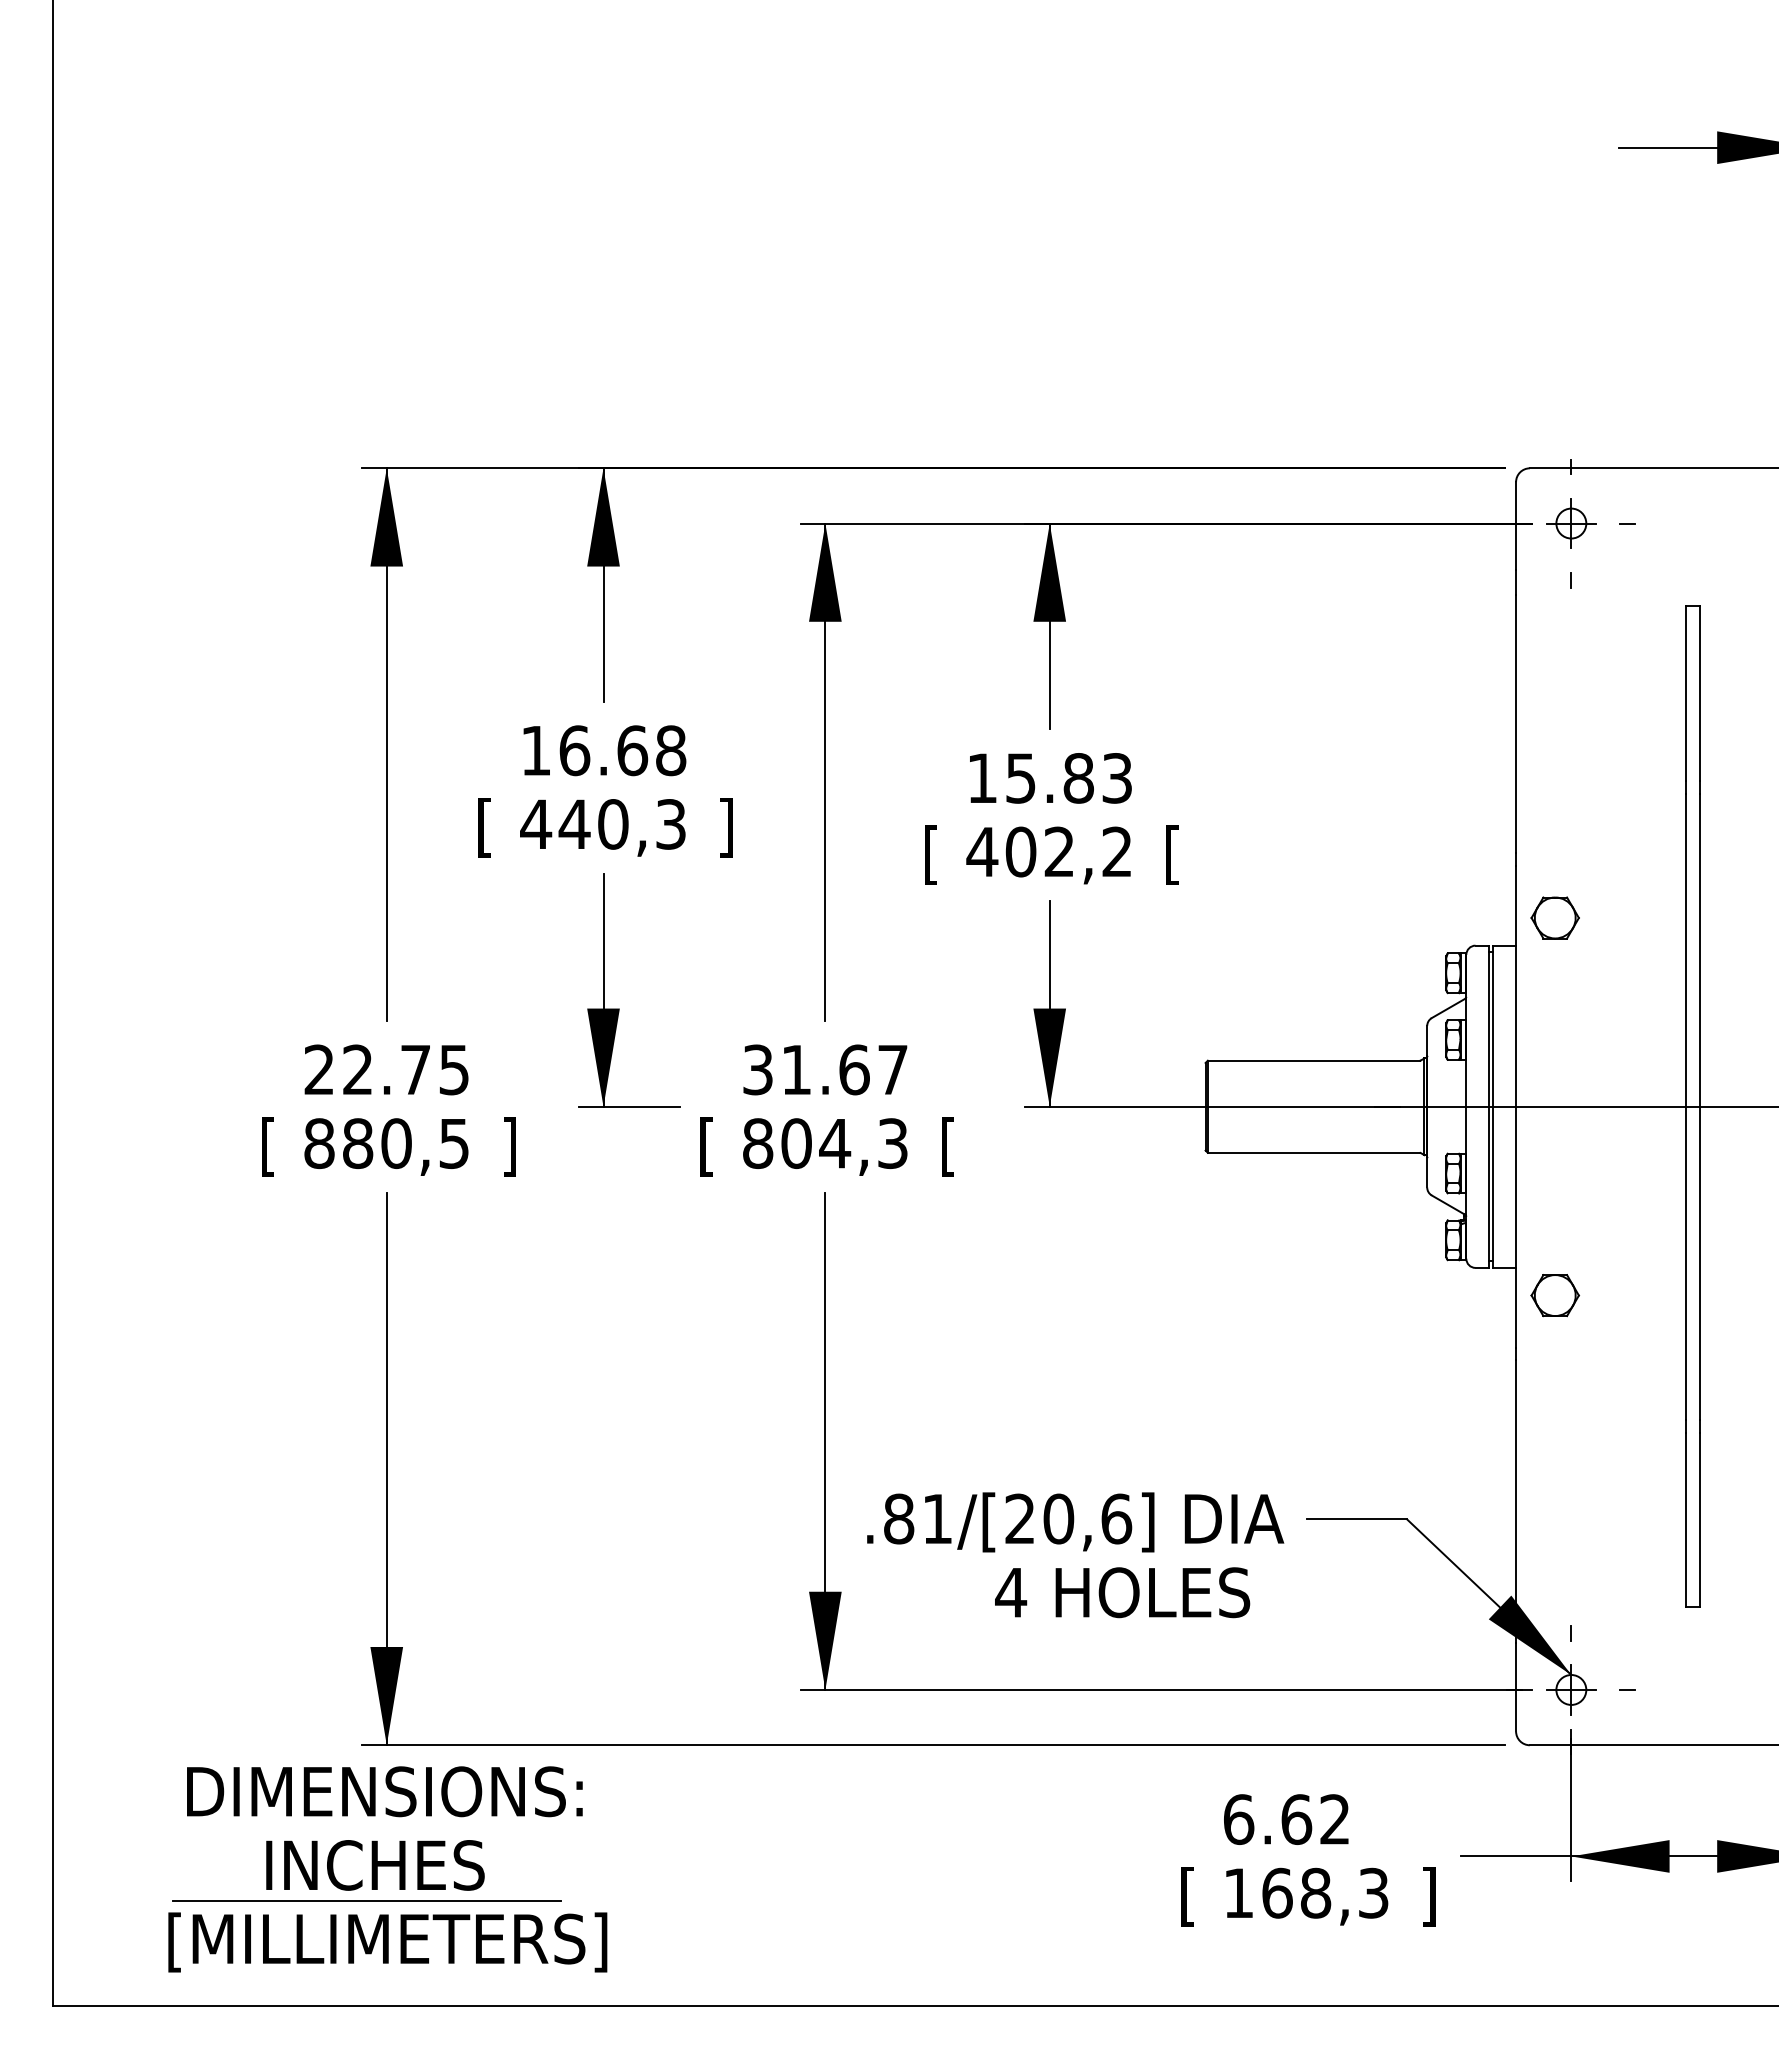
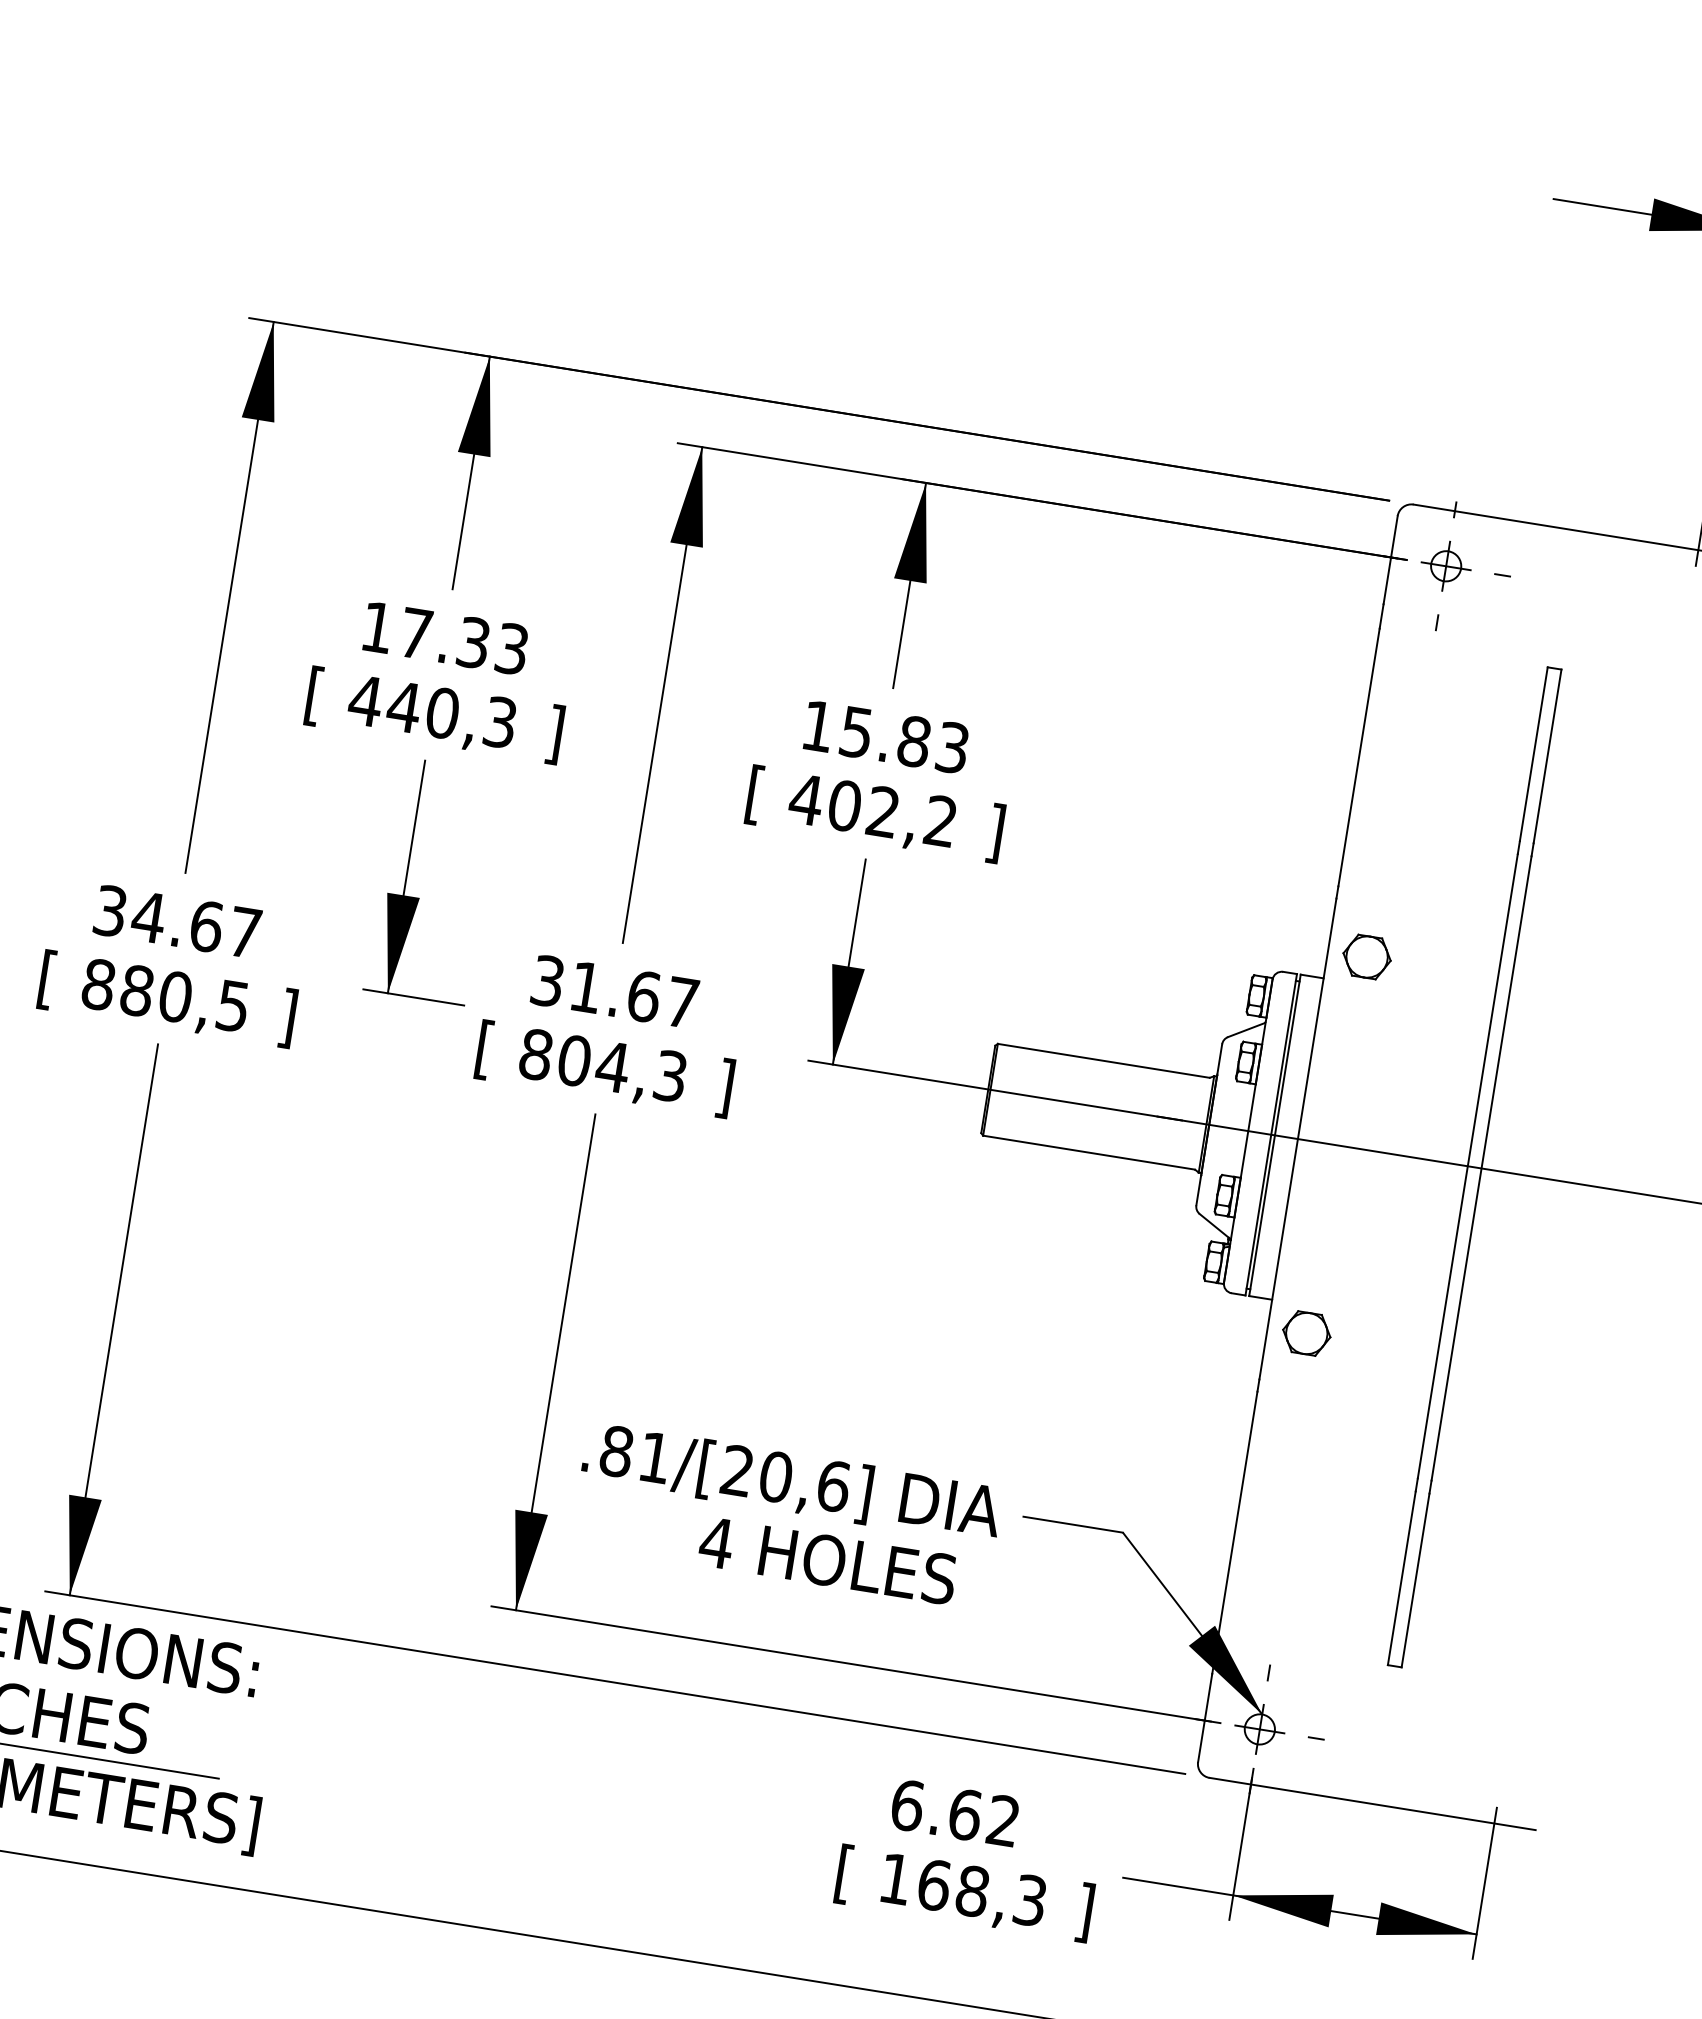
text: (622, 750) -> (463, 641), 16.68 -> 17.33
text: (1172, 854) -> (995, 832), [ -> ]
text: (386, 1069) -> (177, 921), 22.75 -> 34.67
text: (948, 1146) -> (725, 1087), [ -> ]

